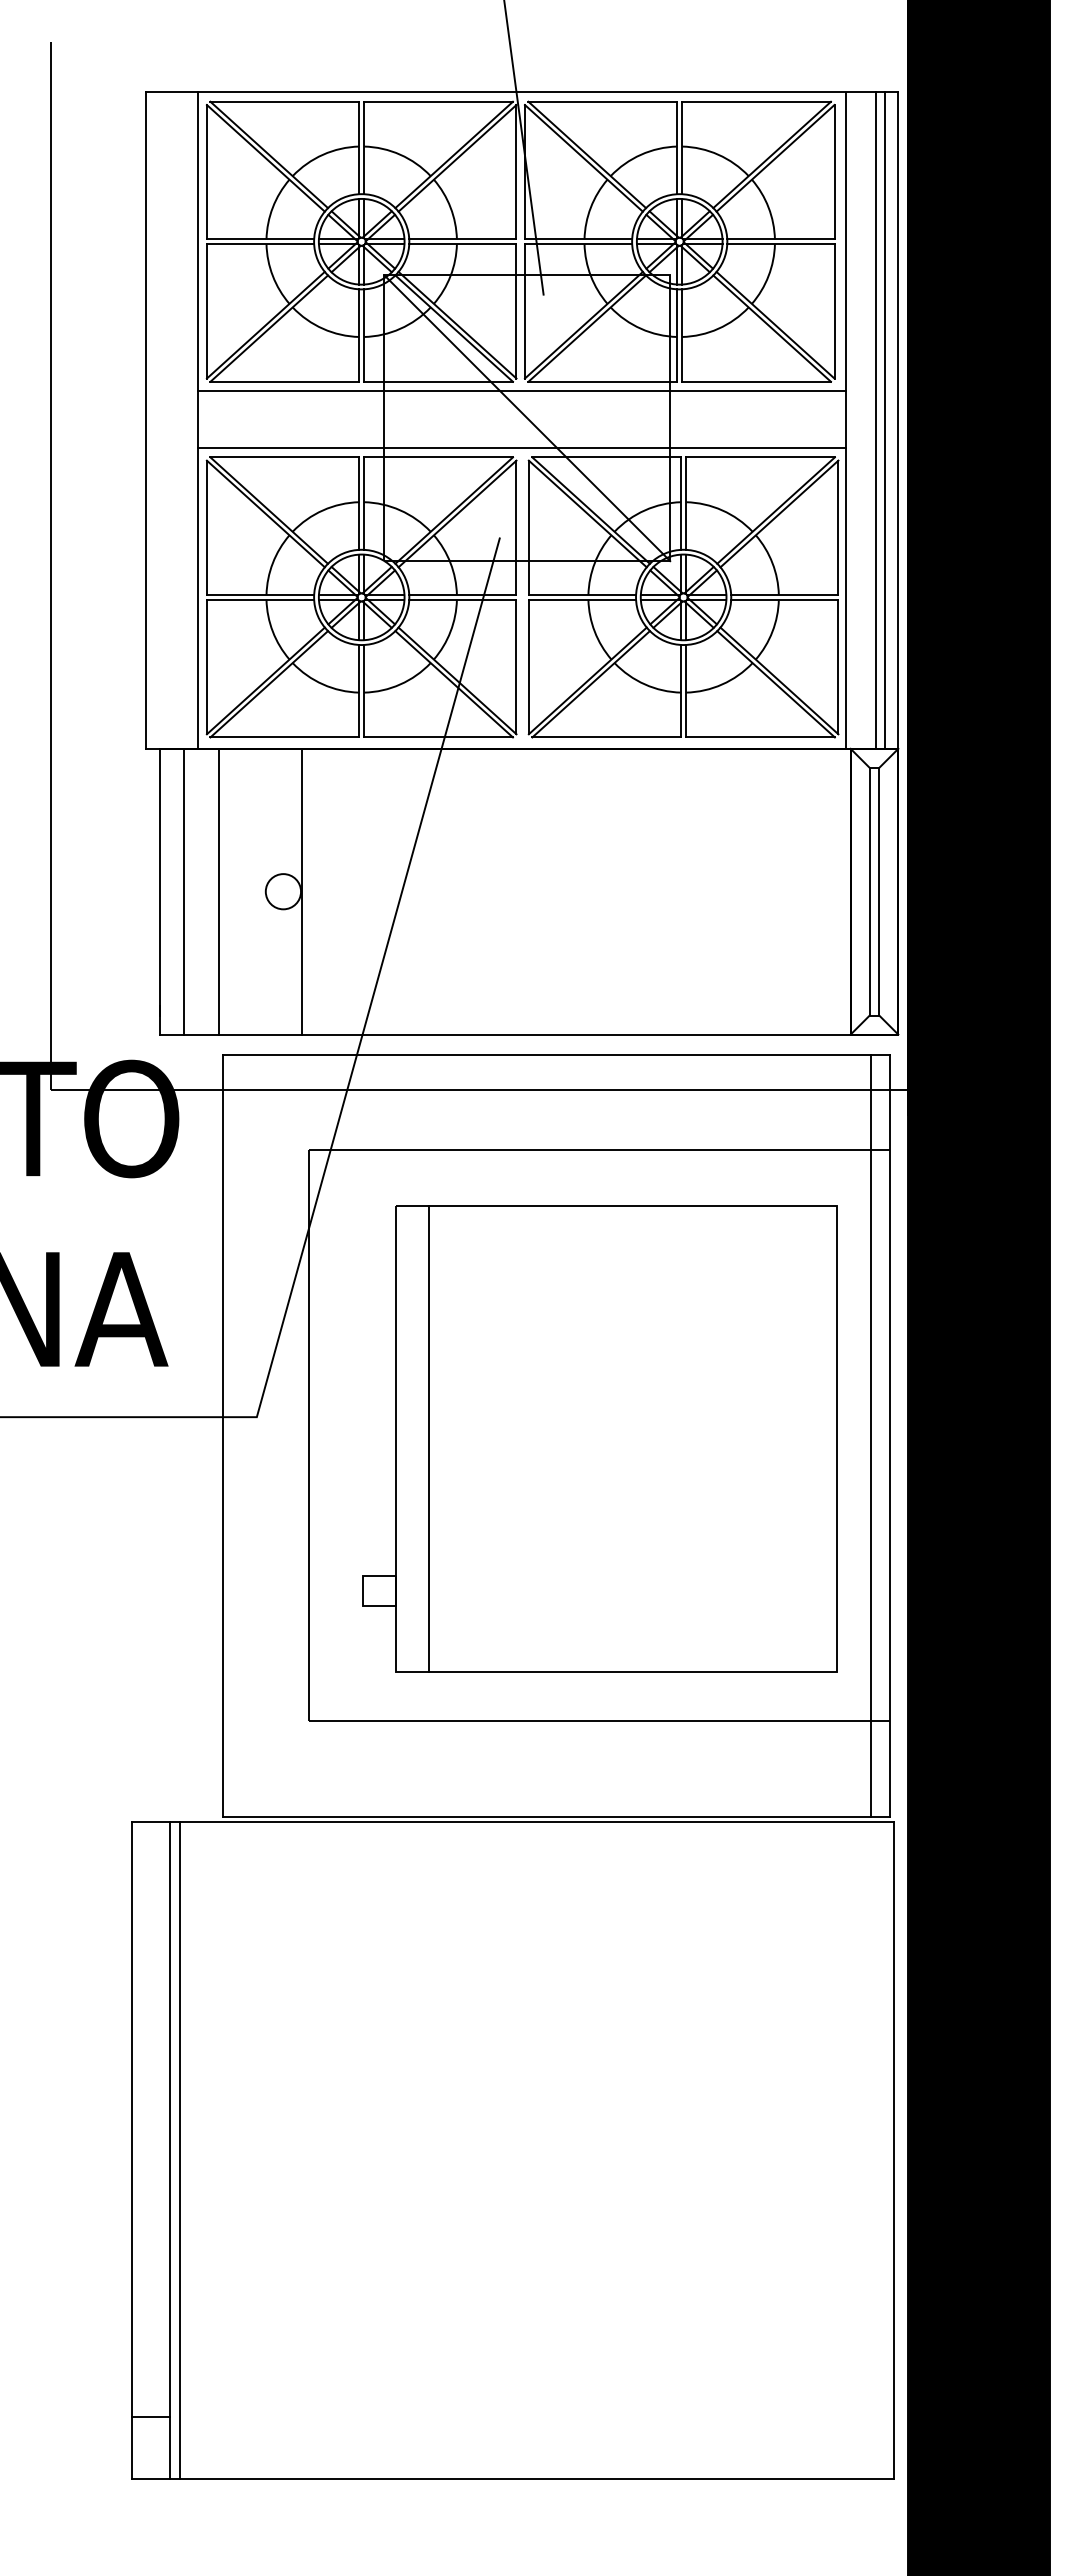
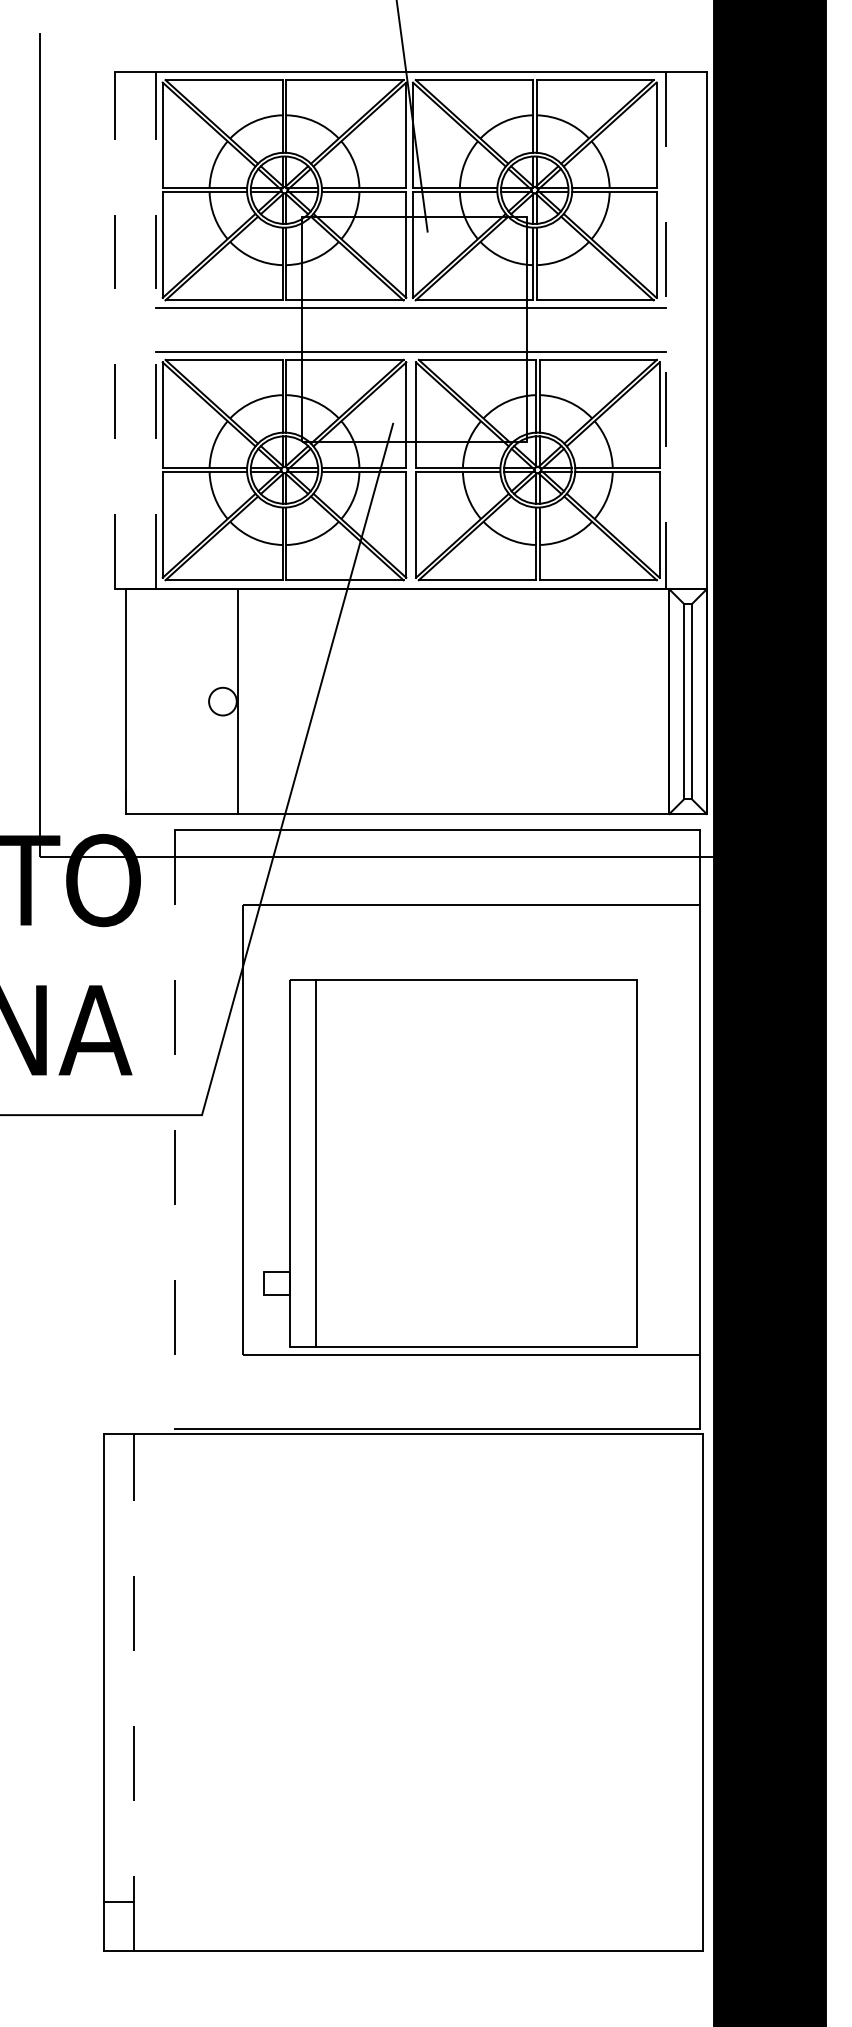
line: (527, 418) -> (414, 329), removed
line: (875, 419) -> (688, 330), removed
line: (885, 419) -> (696, 330), removed
line: (145, 420) -> (114, 330), solid -> dashed
line: (198, 420) -> (156, 330), solid -> dashed
line: (845, 420) -> (665, 330), solid -> dashed
line: (184, 891) -> (145, 701), removed
line: (219, 891) -> (172, 701), removed
line: (222, 1435) -> (174, 1129), solid -> dashed
line: (870, 1435) -> (684, 1129), removed
part: (599, 1438) -> (450, 1163), moved
line: (179, 2149) -> (141, 1691), removed
line: (170, 2150) -> (134, 1692), solid -> dashed

